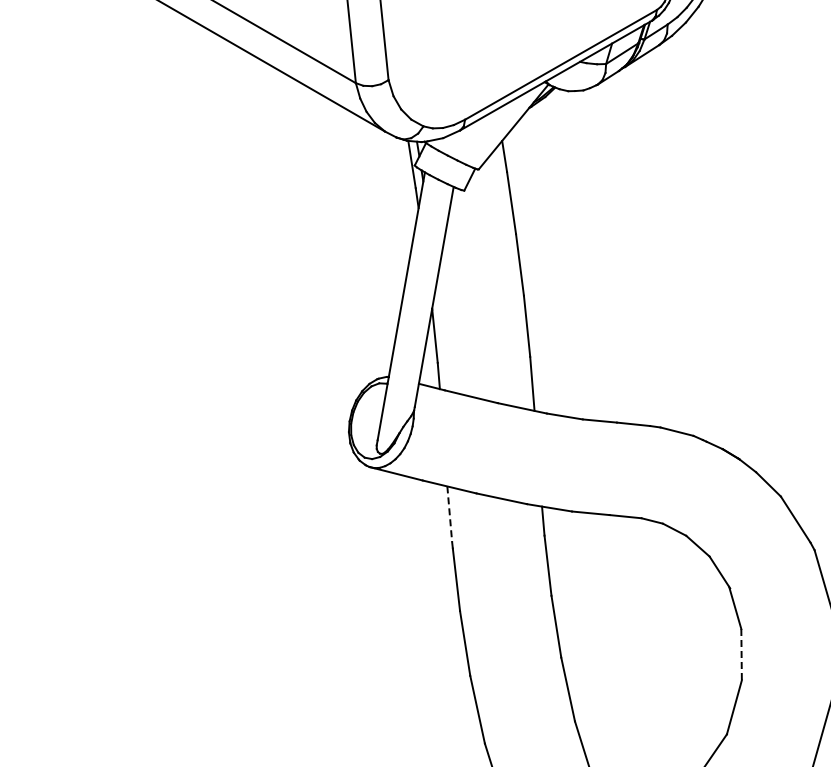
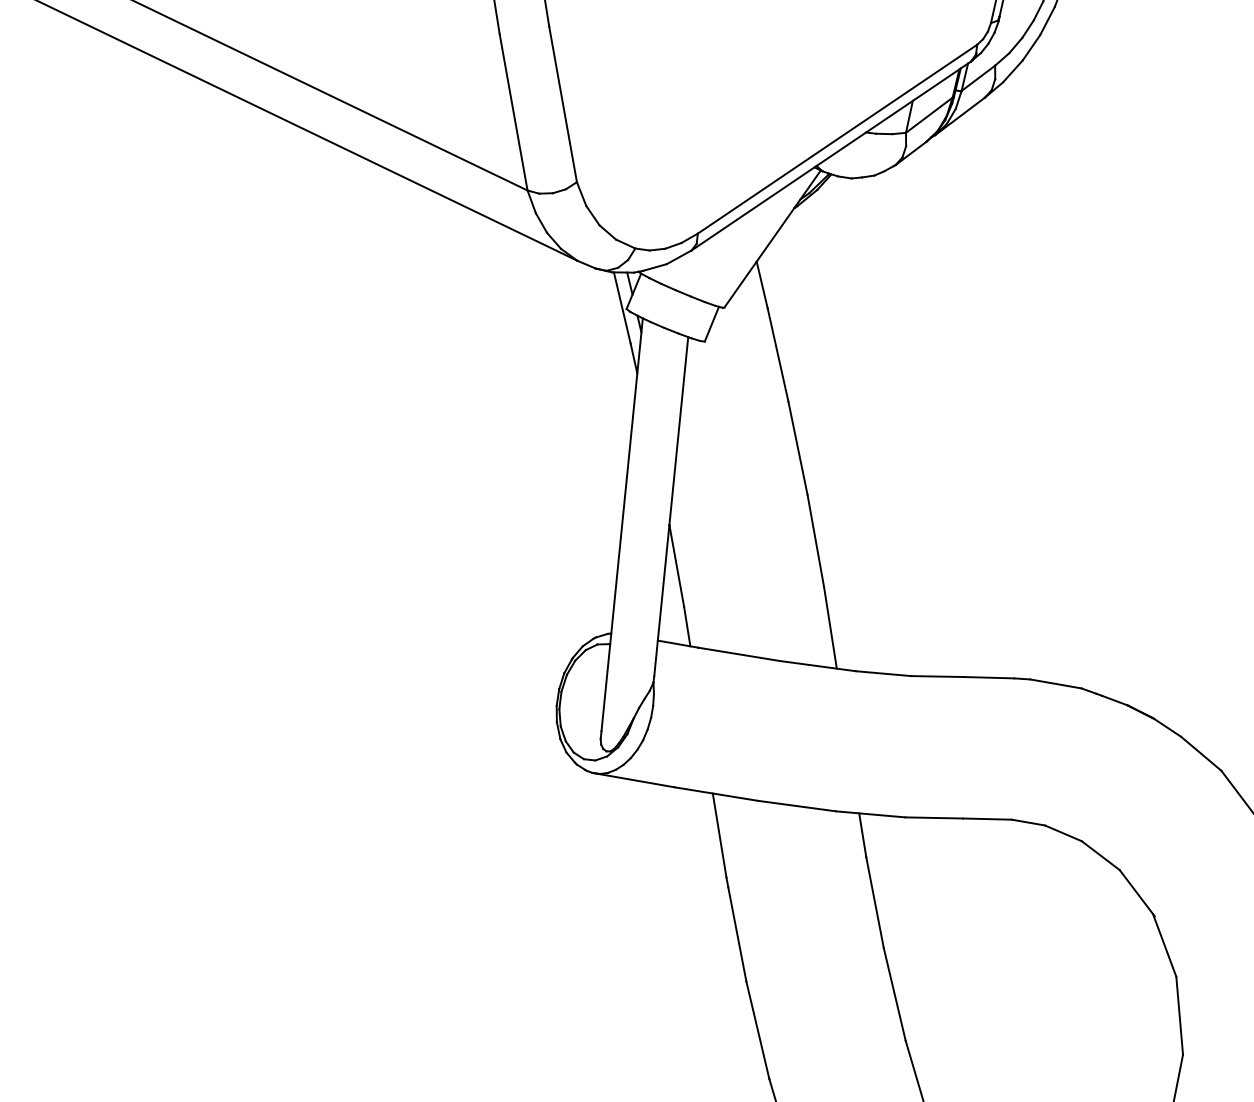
line: (449, 514) -> (719, 835), dashed -> solid
line: (741, 654) -> (1179, 1015), dashed -> solid

